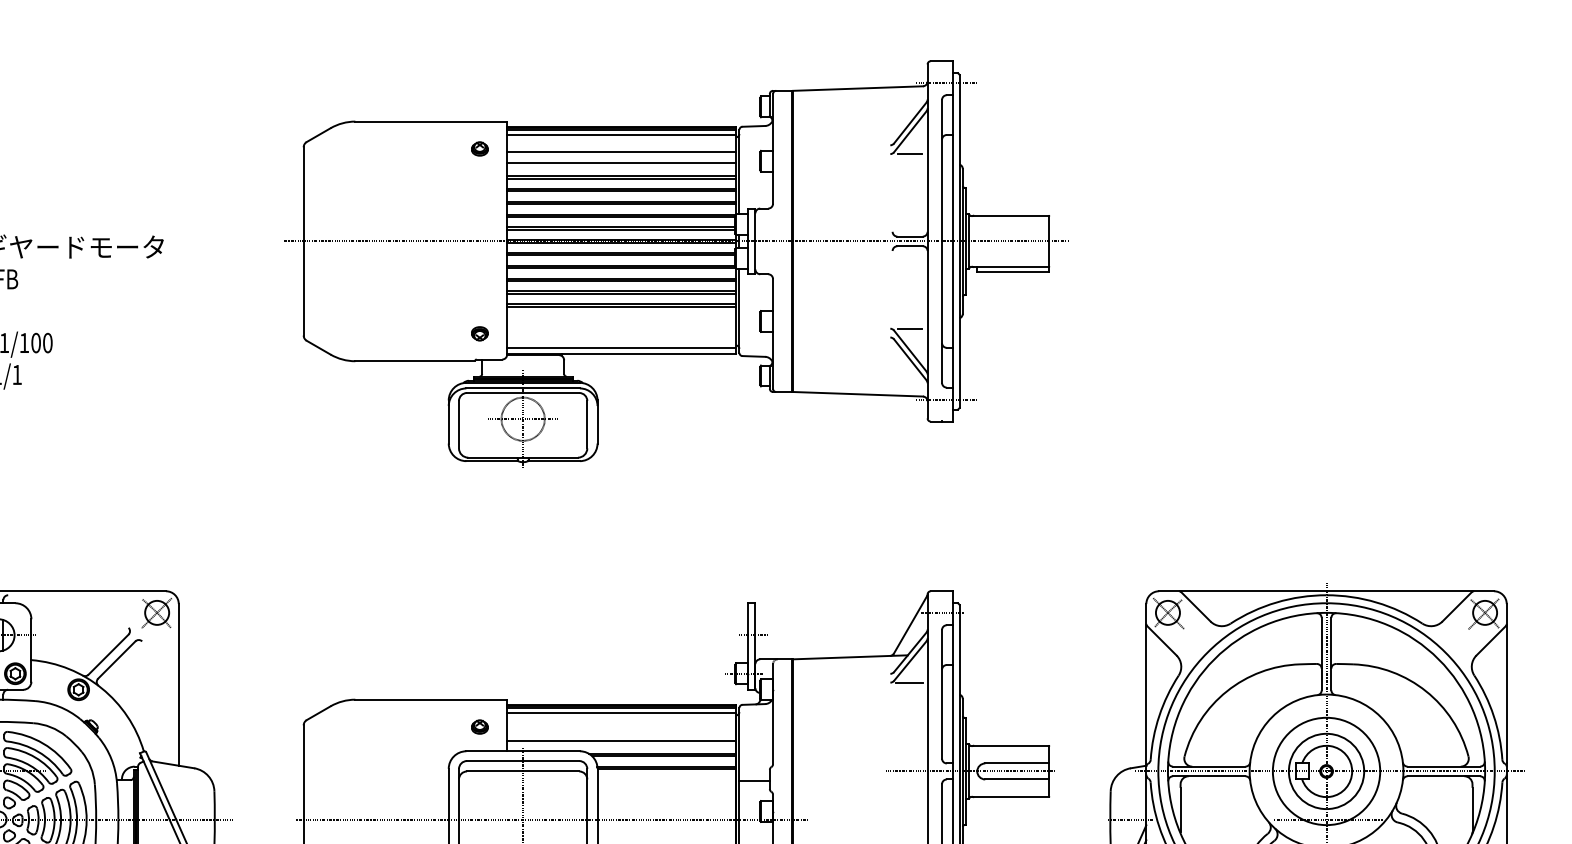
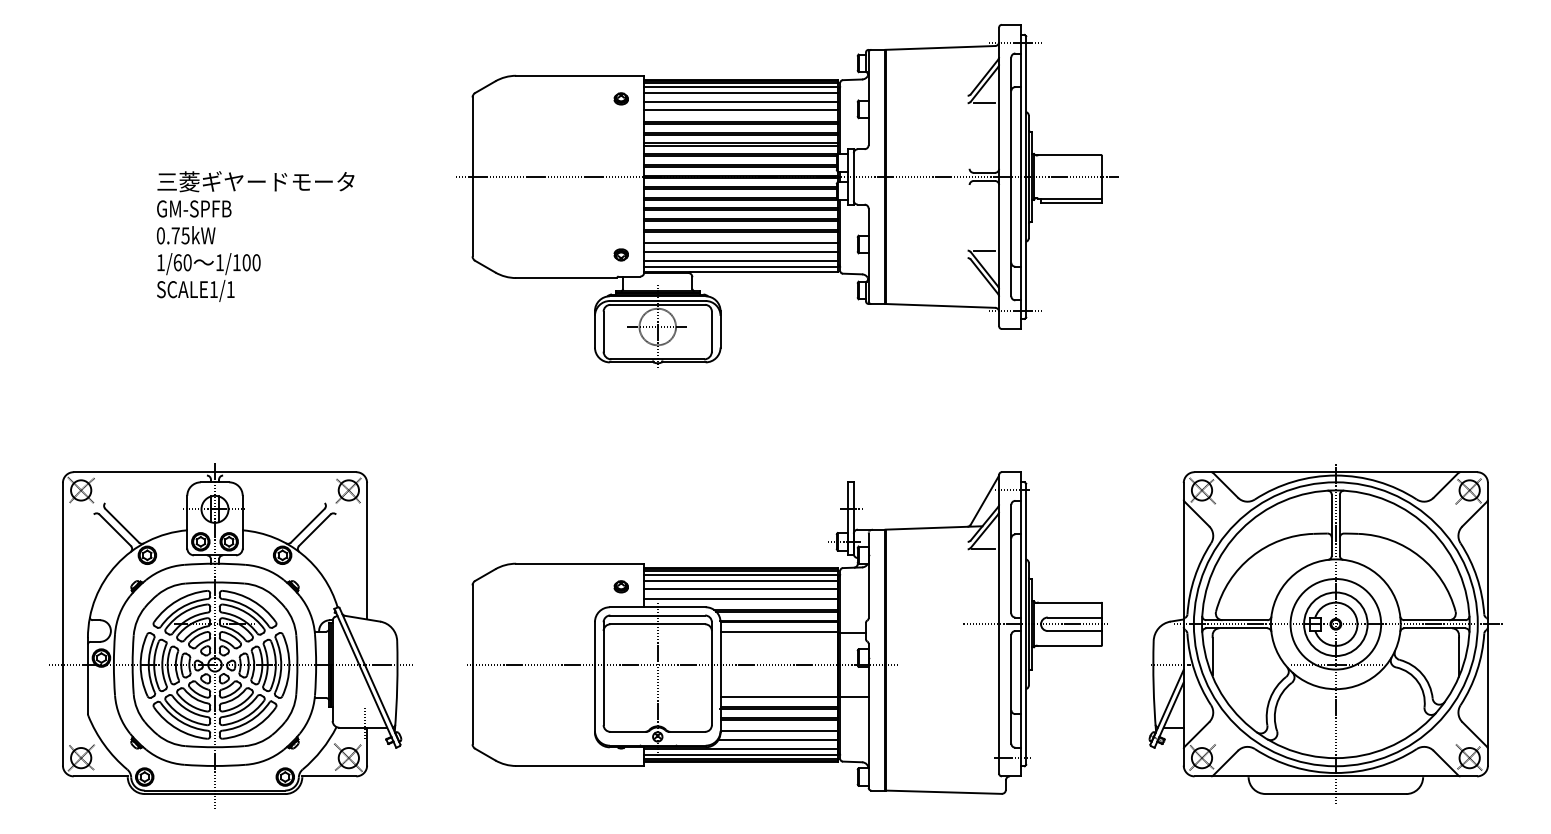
line: (621, 142) -> (740, 93), added
line: (621, 320) -> (740, 243), added
line: (621, 330) -> (740, 252), added
line: (621, 340) -> (740, 260), added
line: (621, 720) -> (740, 581), added
line: (621, 730) -> (740, 589), added
line: (666, 781) -> (778, 632), added

